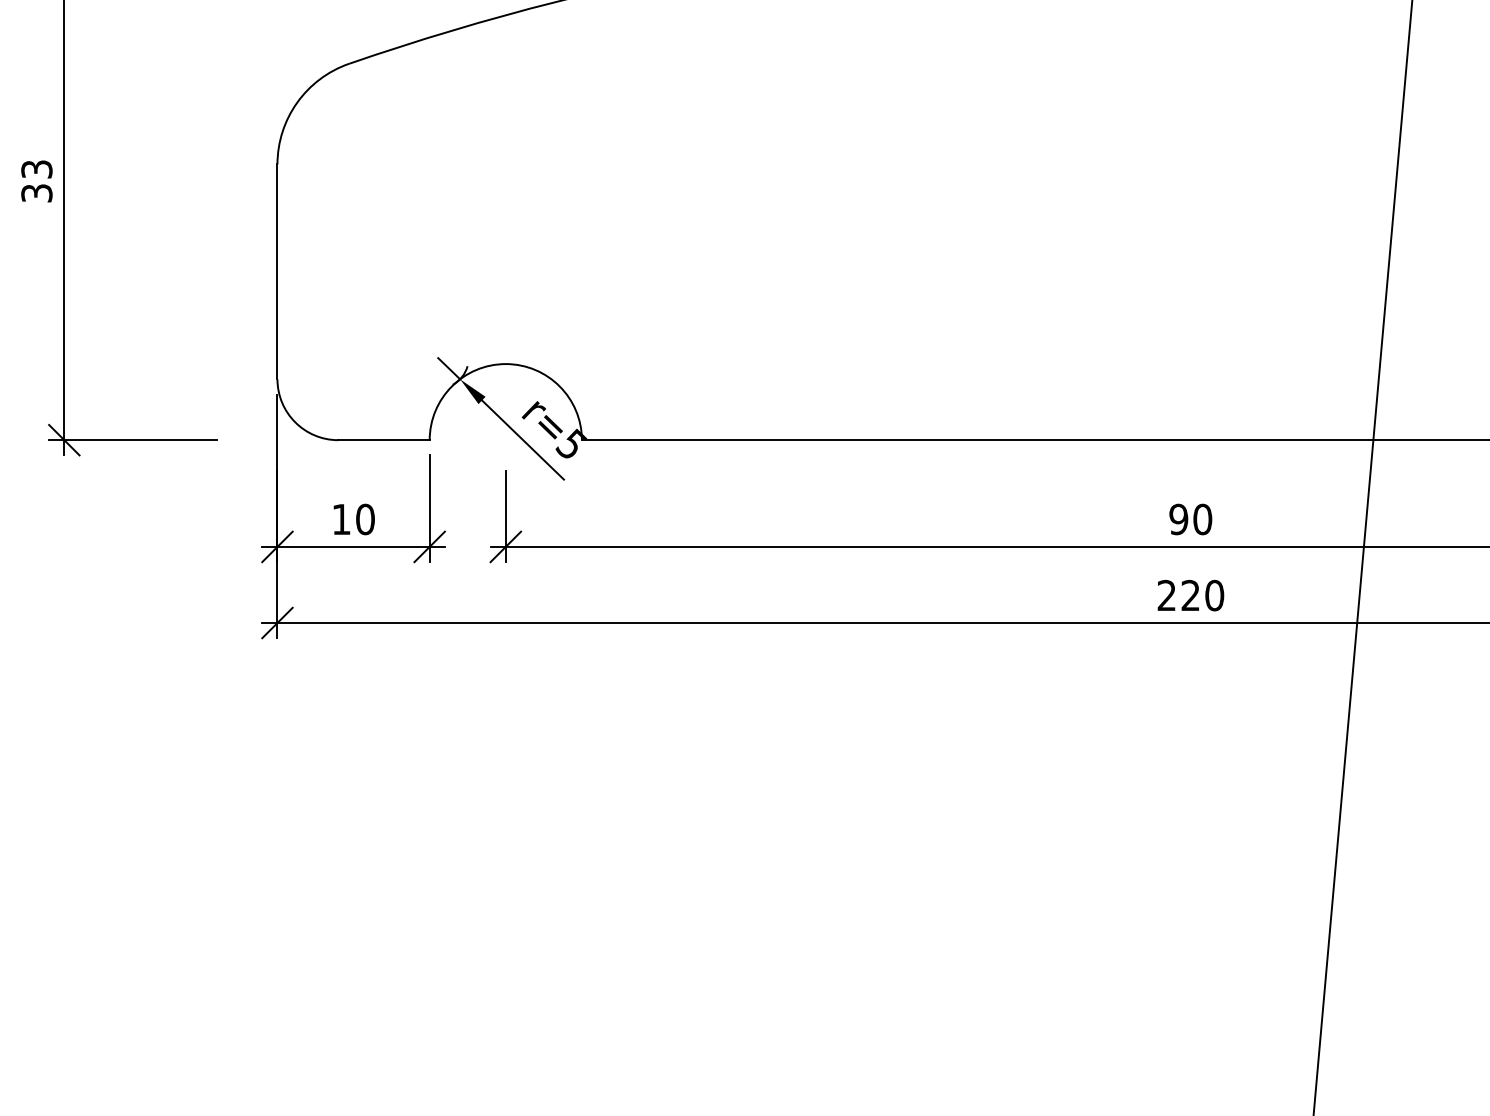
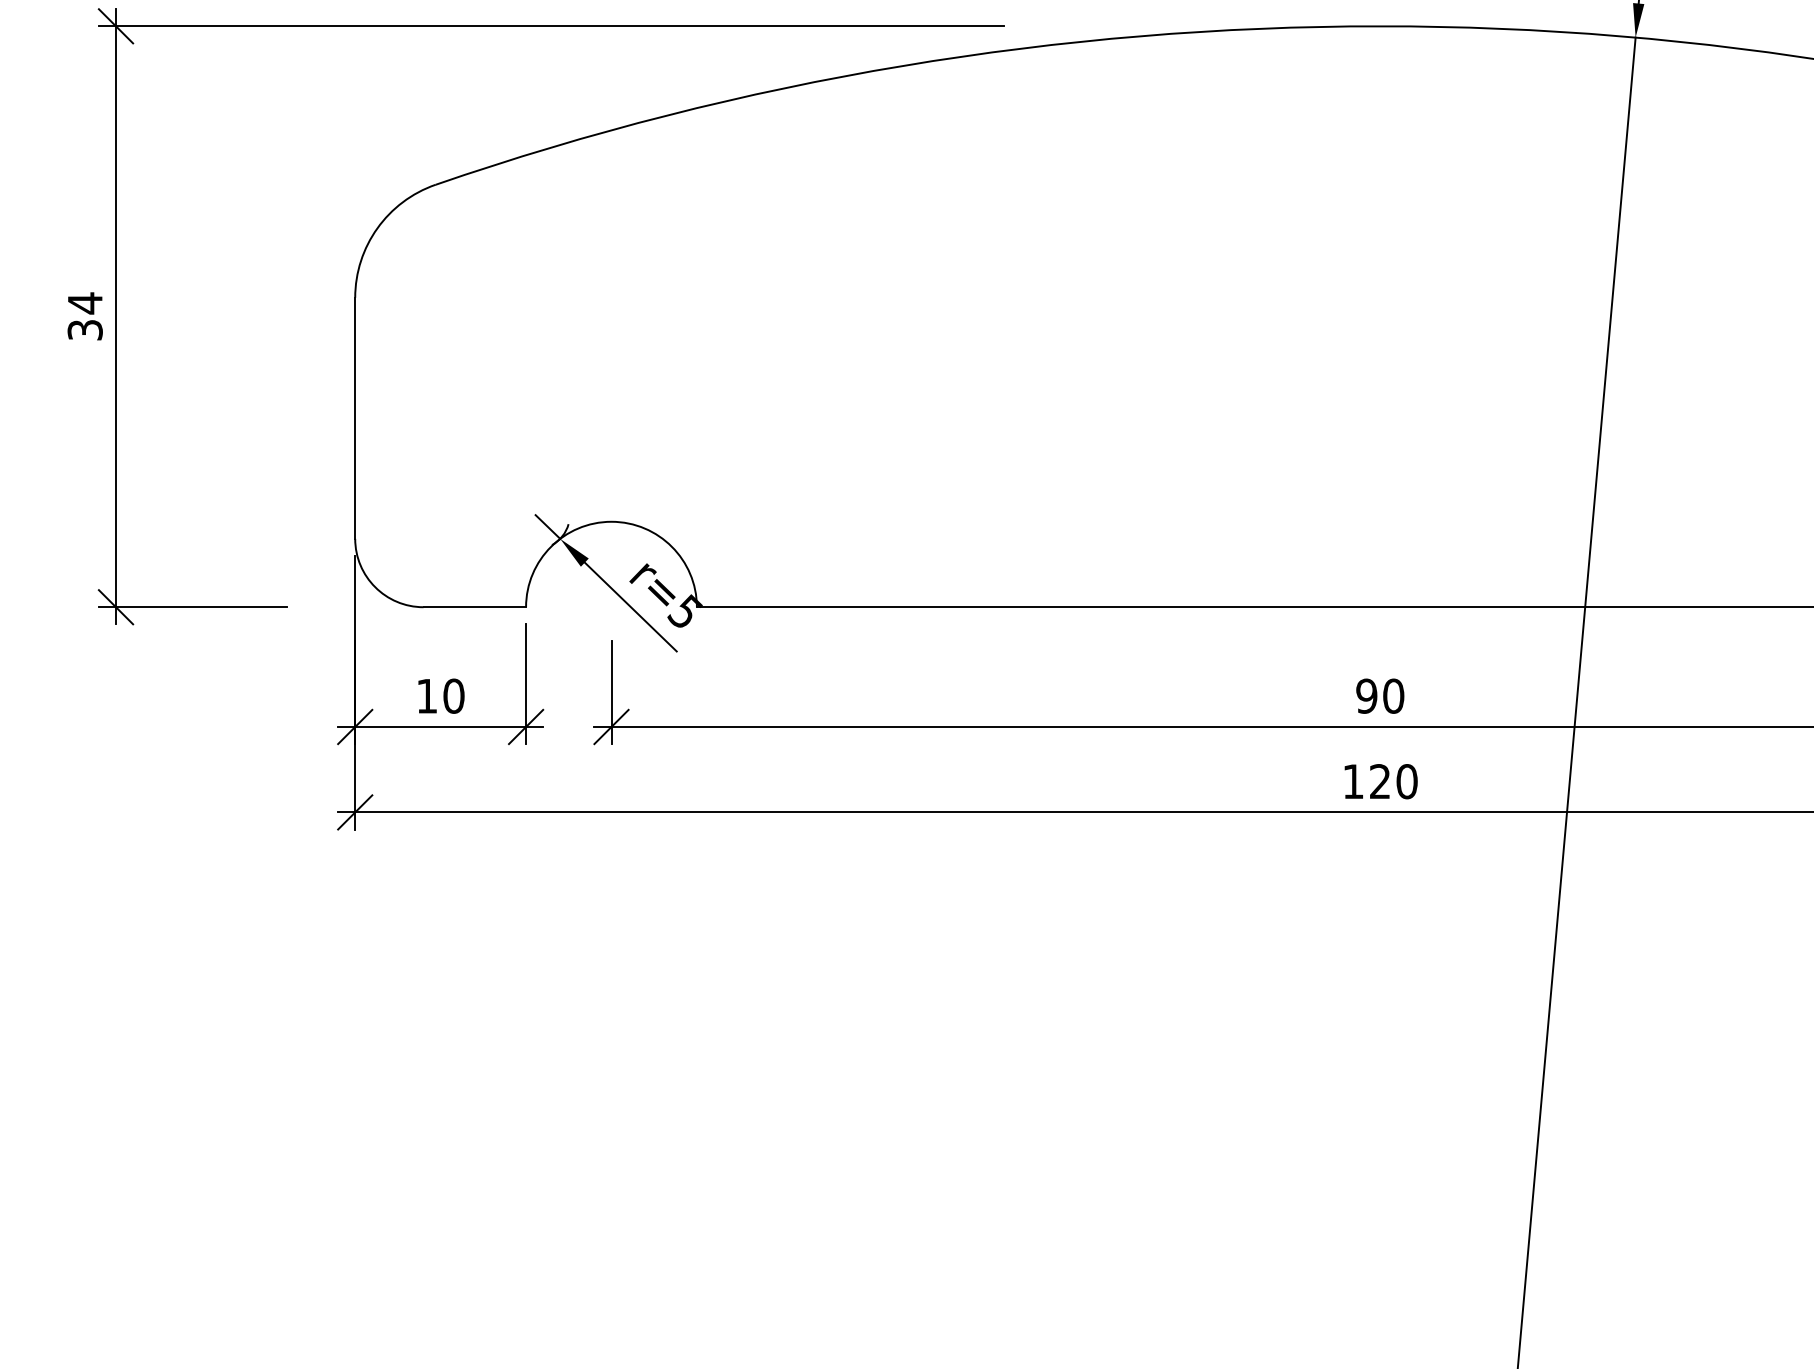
text: (36, 169) -> (84, 303), 33 -> 34
text: (1166, 595) -> (1352, 781), 220 -> 120

